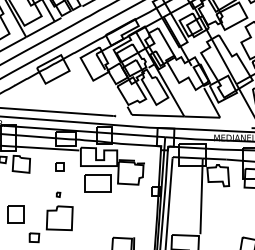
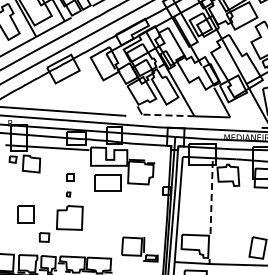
line: (157, 115) -> (167, 115), solid -> dashed
part: (60, 166) -> (70, 177), moved
line: (201, 196) -> (211, 196), solid -> dashed

